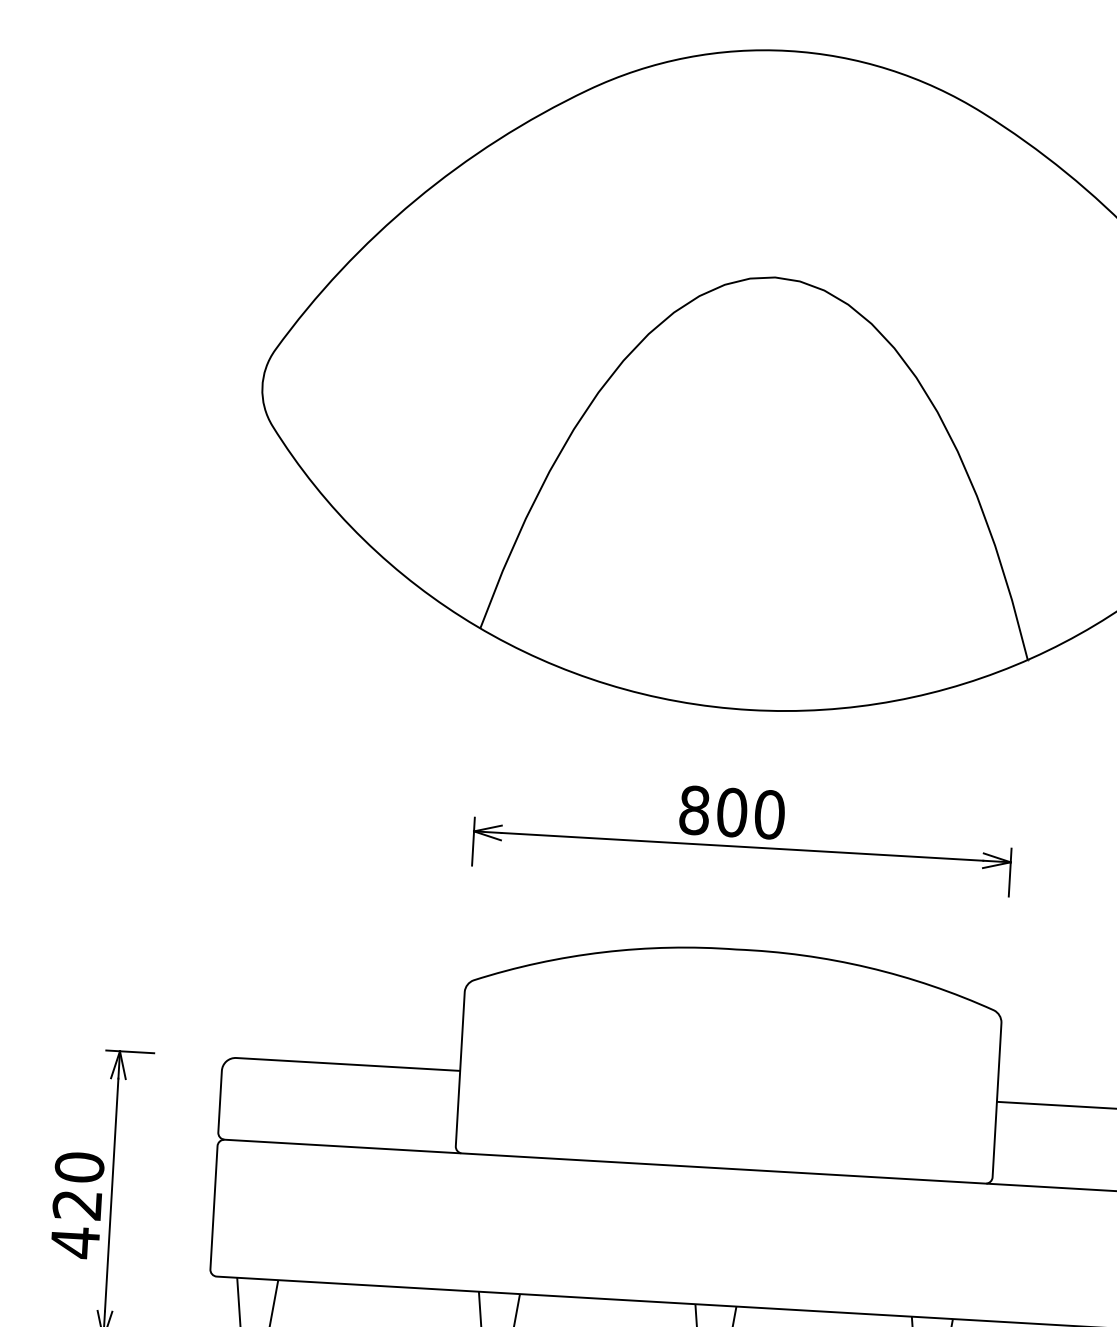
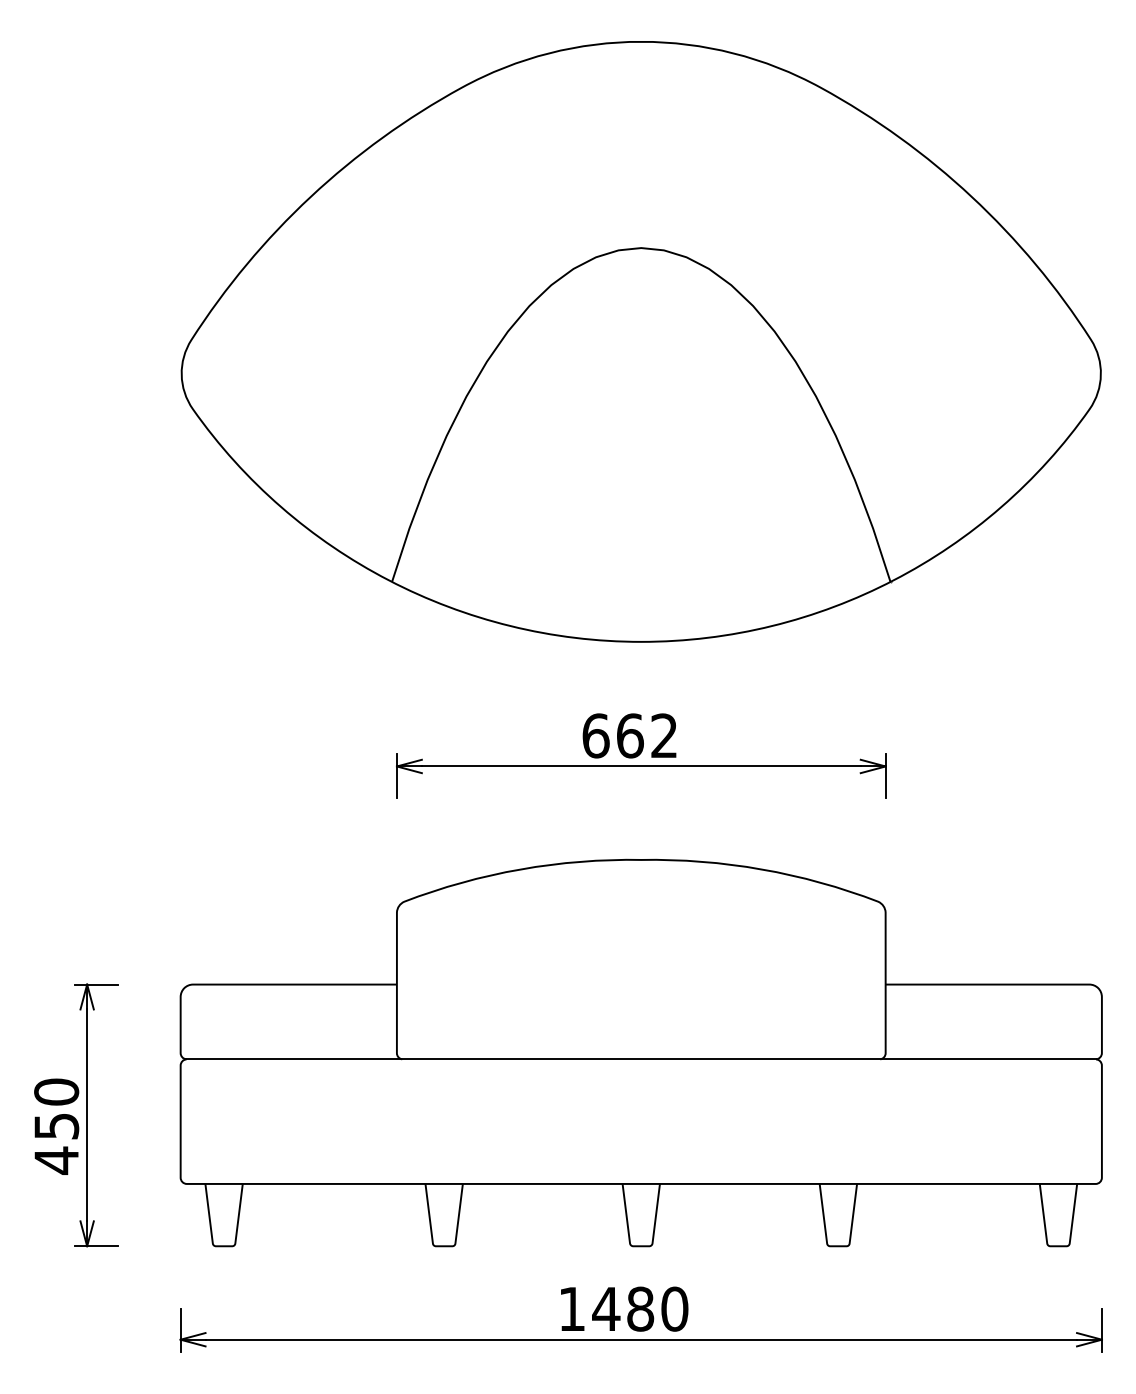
text: (732, 812) -> (630, 735), 800 -> 662
text: (77, 1205) -> (56, 1126), 420 -> 450

